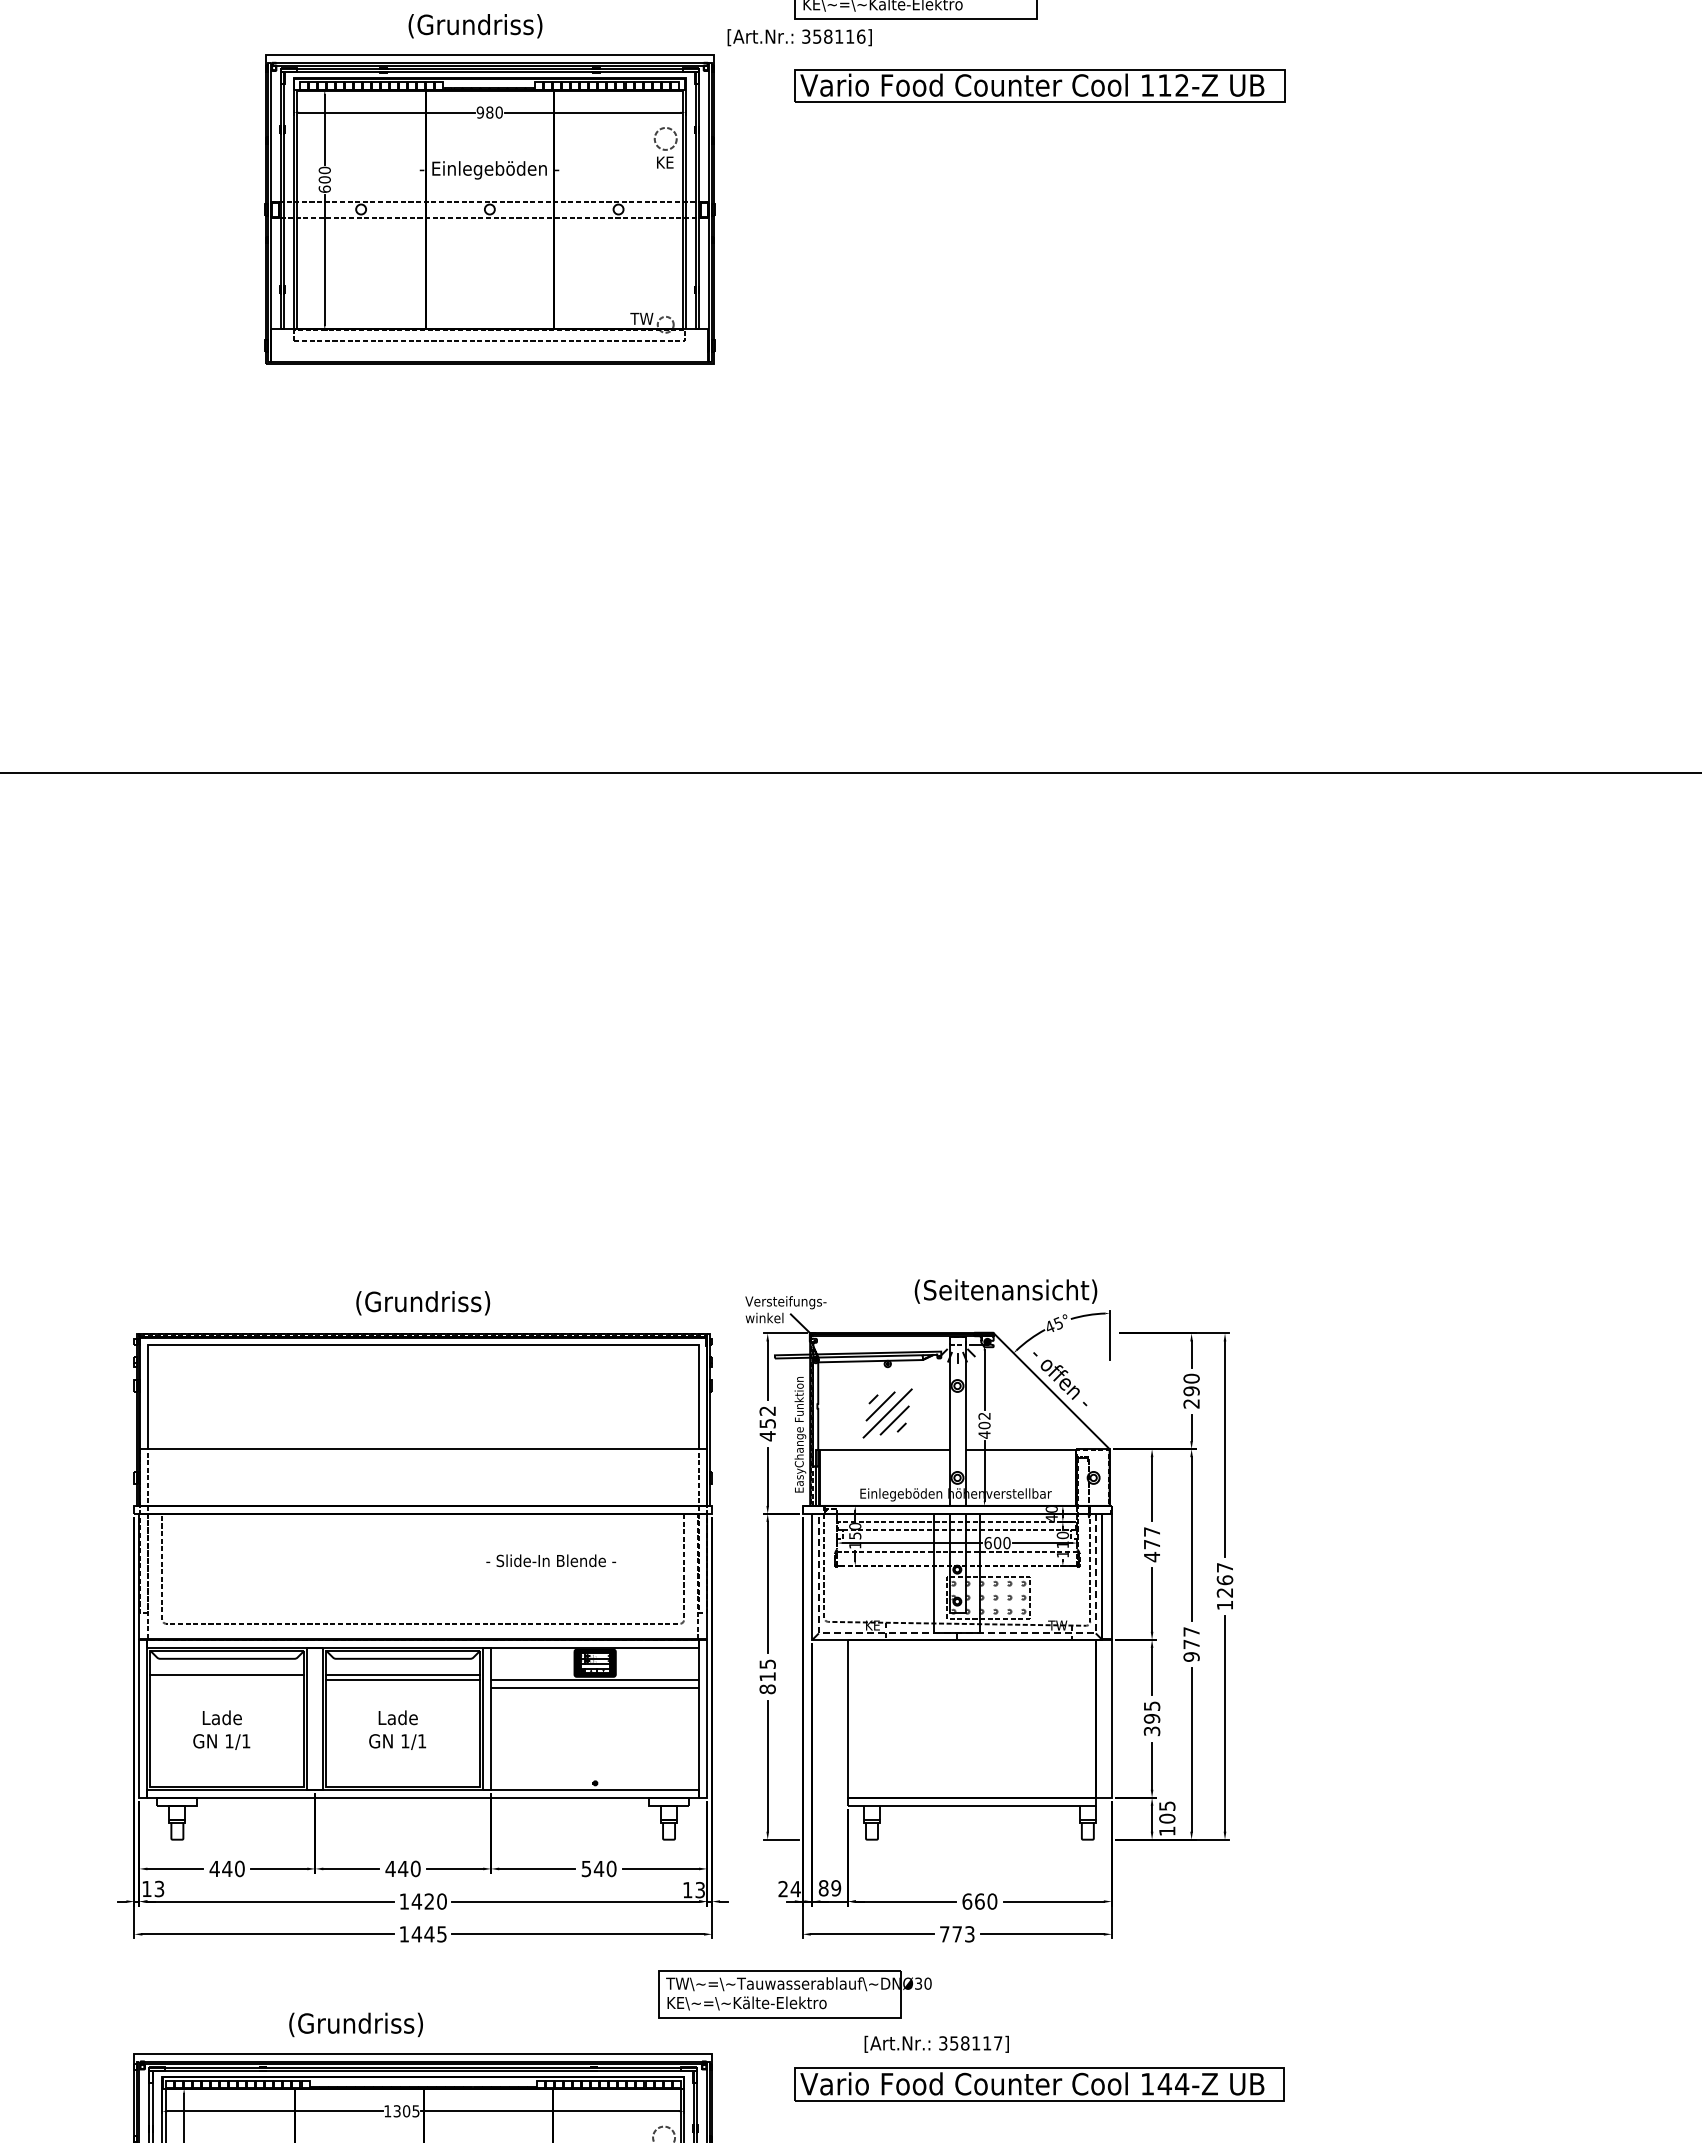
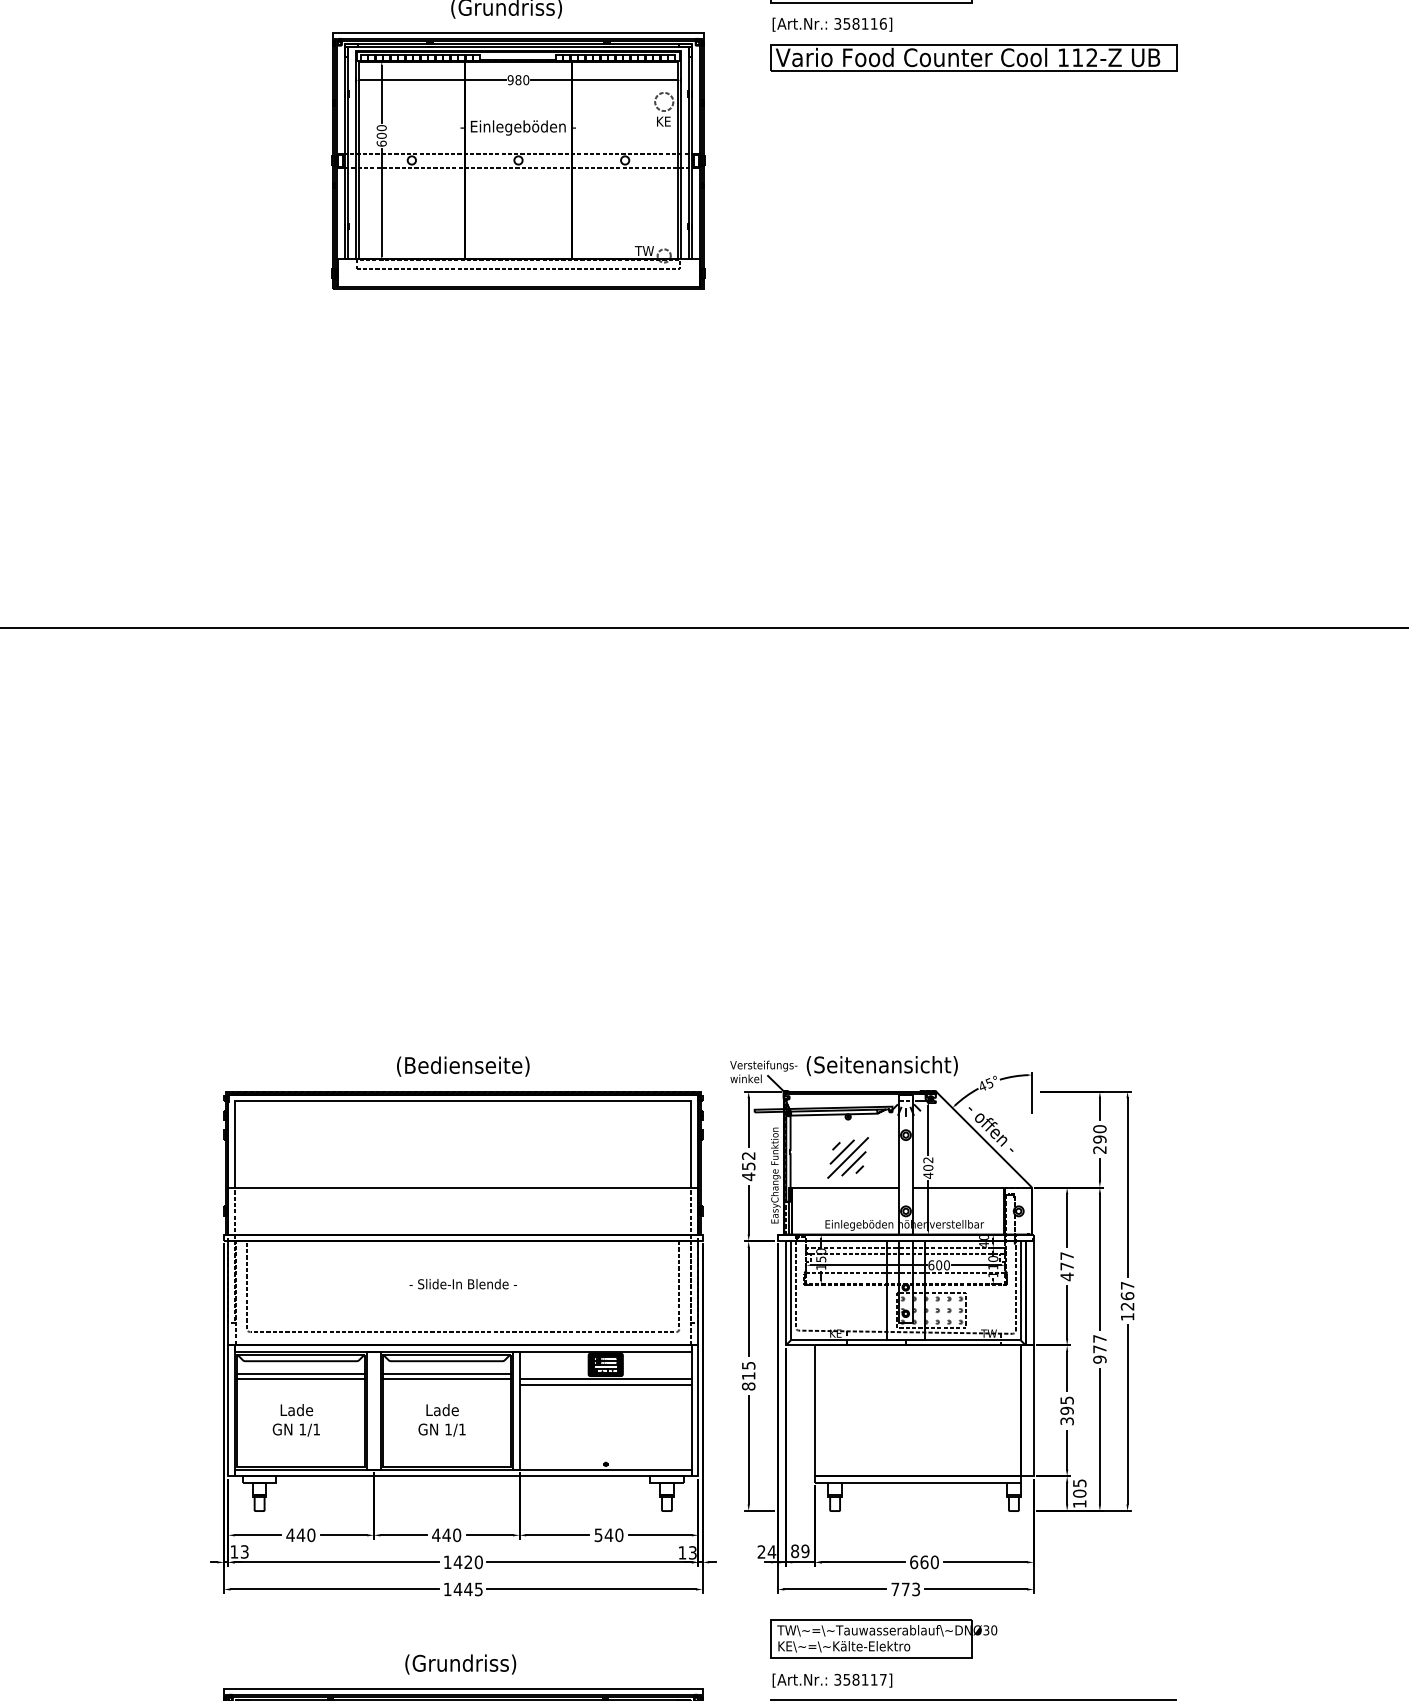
text: (799, 37) -> (832, 24), moved
text: (1005, 1291) -> (881, 1066), moved
text: (423, 1303) -> (463, 1066), (Grundriss) -> (Bedienseite)
text: (551, 1560) -> (463, 1283), moved
line: (957, 1633) -> (905, 1340), dashed -> solid
line: (227, 1680) -> (301, 1379), added
part: (794, 1994) -> (883, 1639), moved
text: (355, 2024) -> (460, 1664), moved
text: (936, 2043) -> (832, 1679), moved

